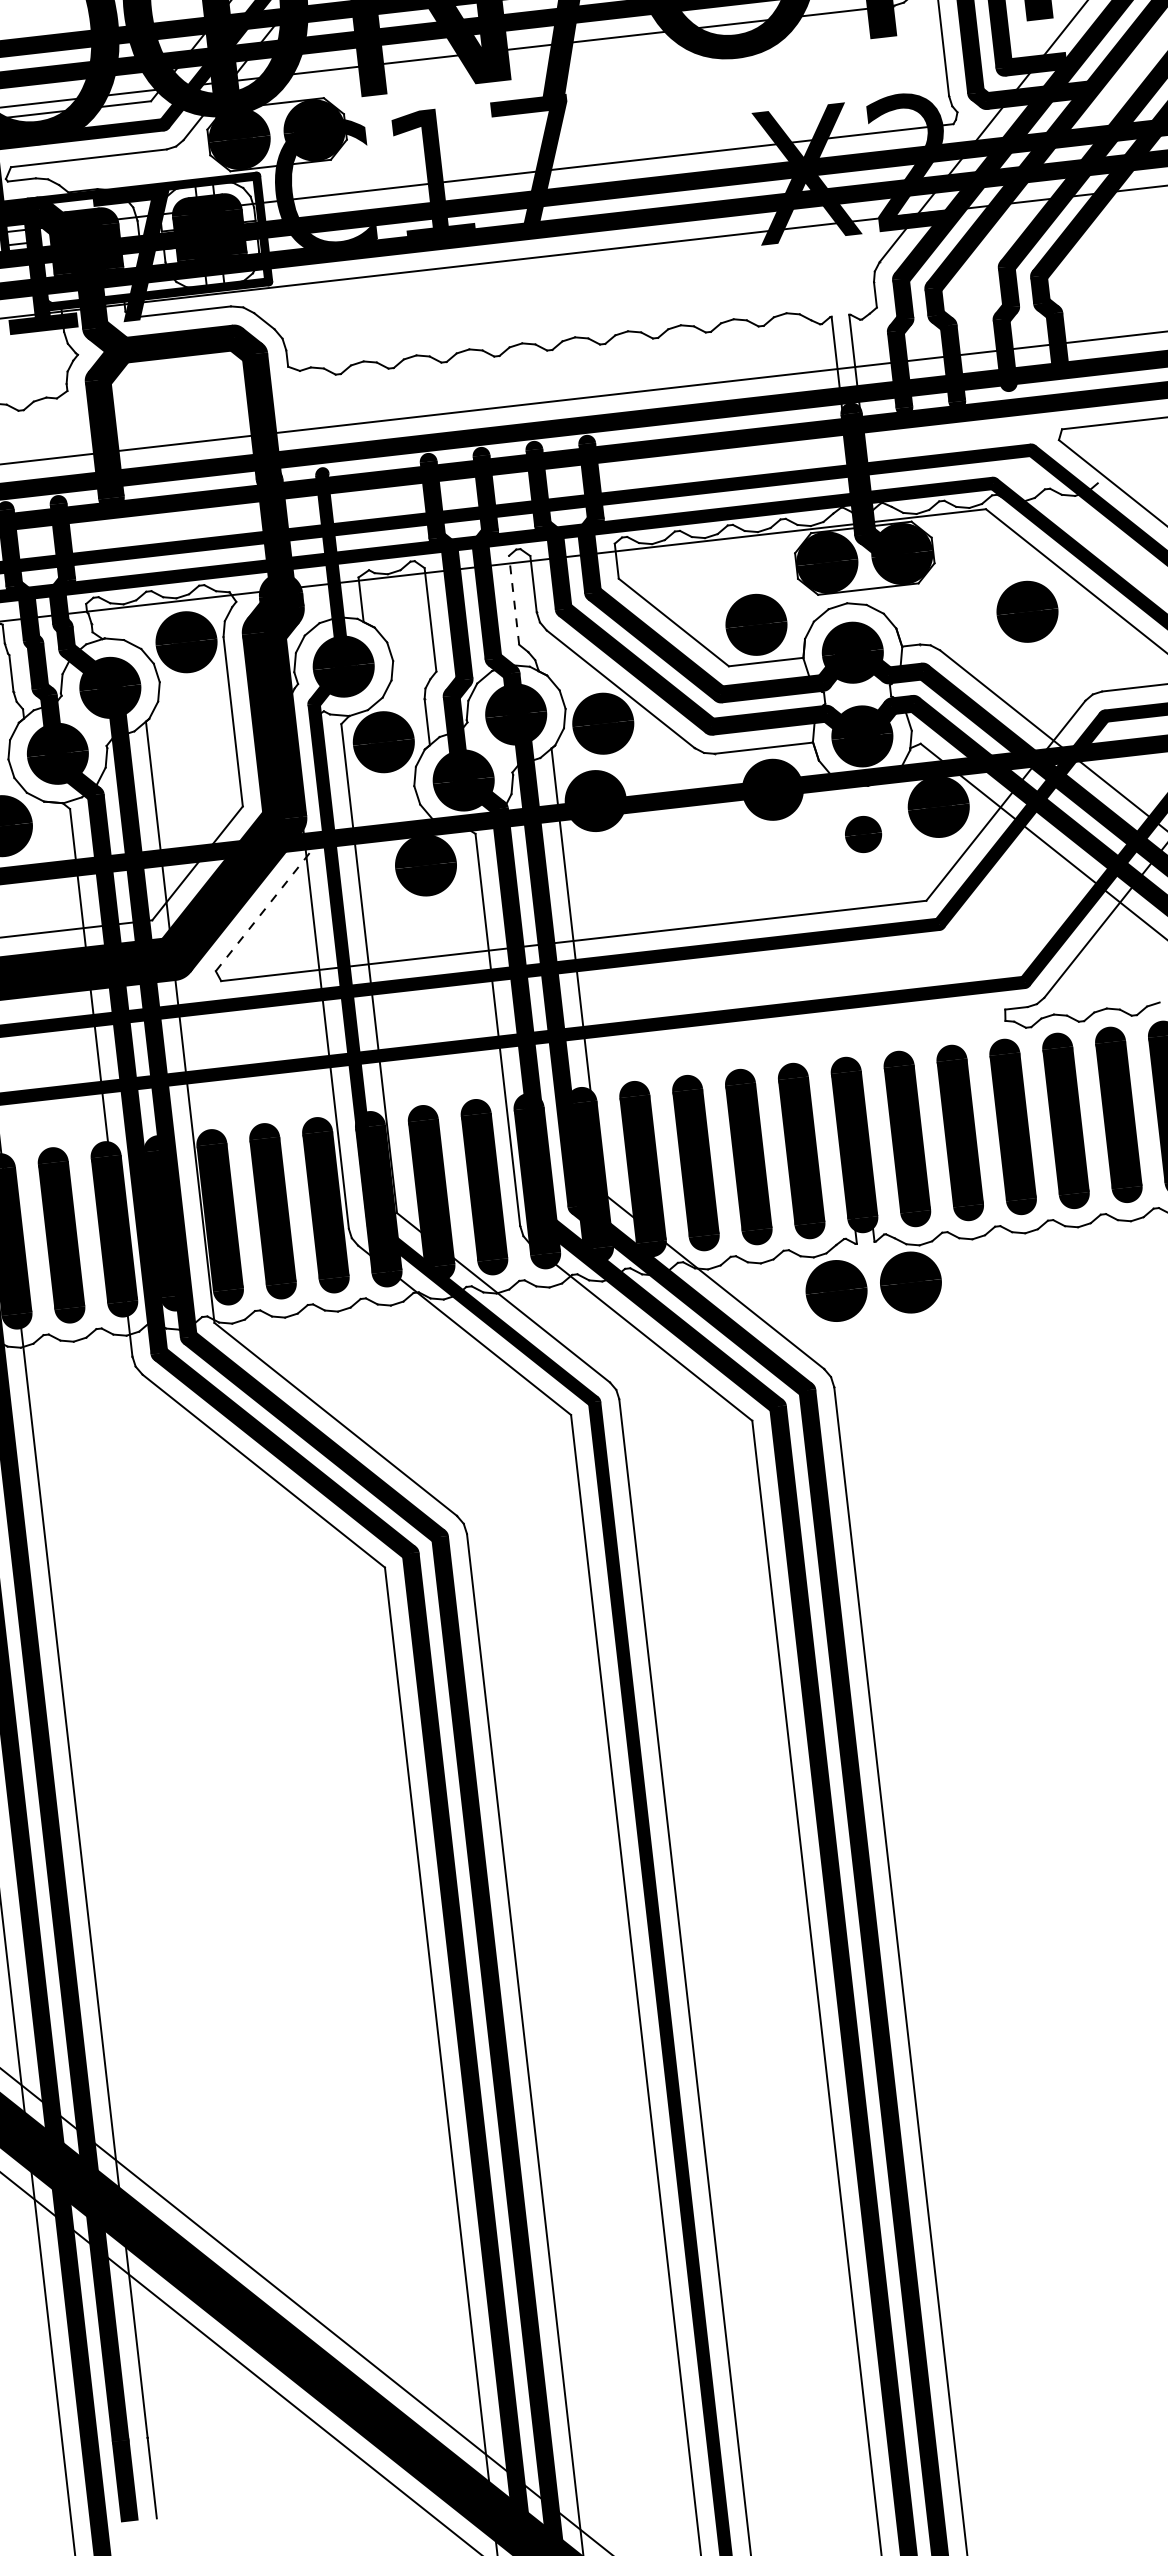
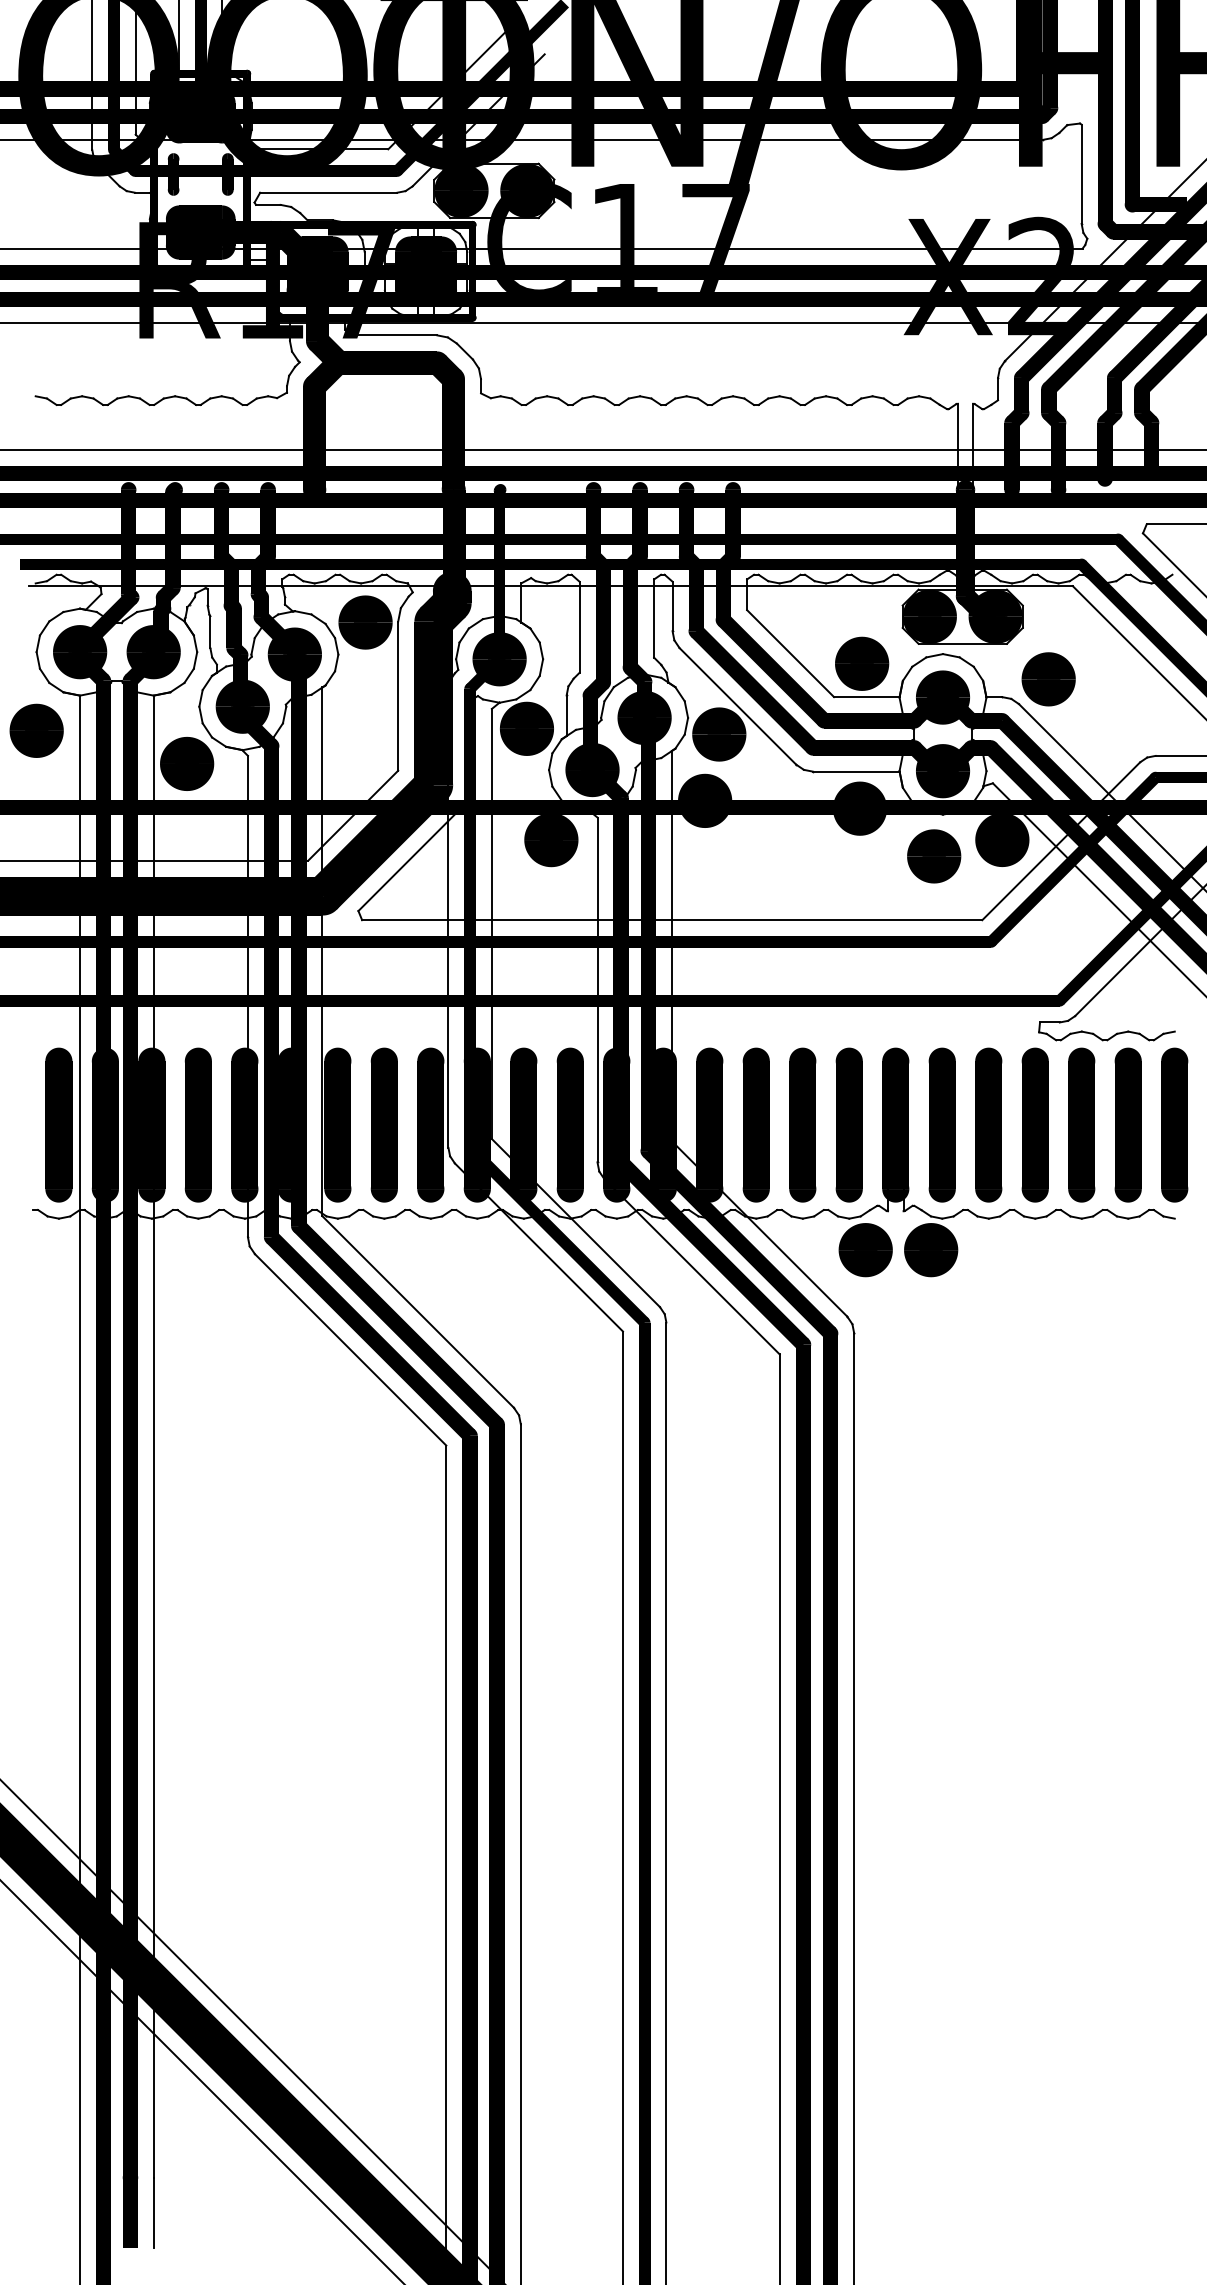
line: (514, 600) -> (654, 618), dashed -> solid
part: (1027, 612) -> (1048, 679), moved
part: (863, 834) -> (934, 856), size x1.67
line: (267, 907) -> (409, 860), dashed -> solid

